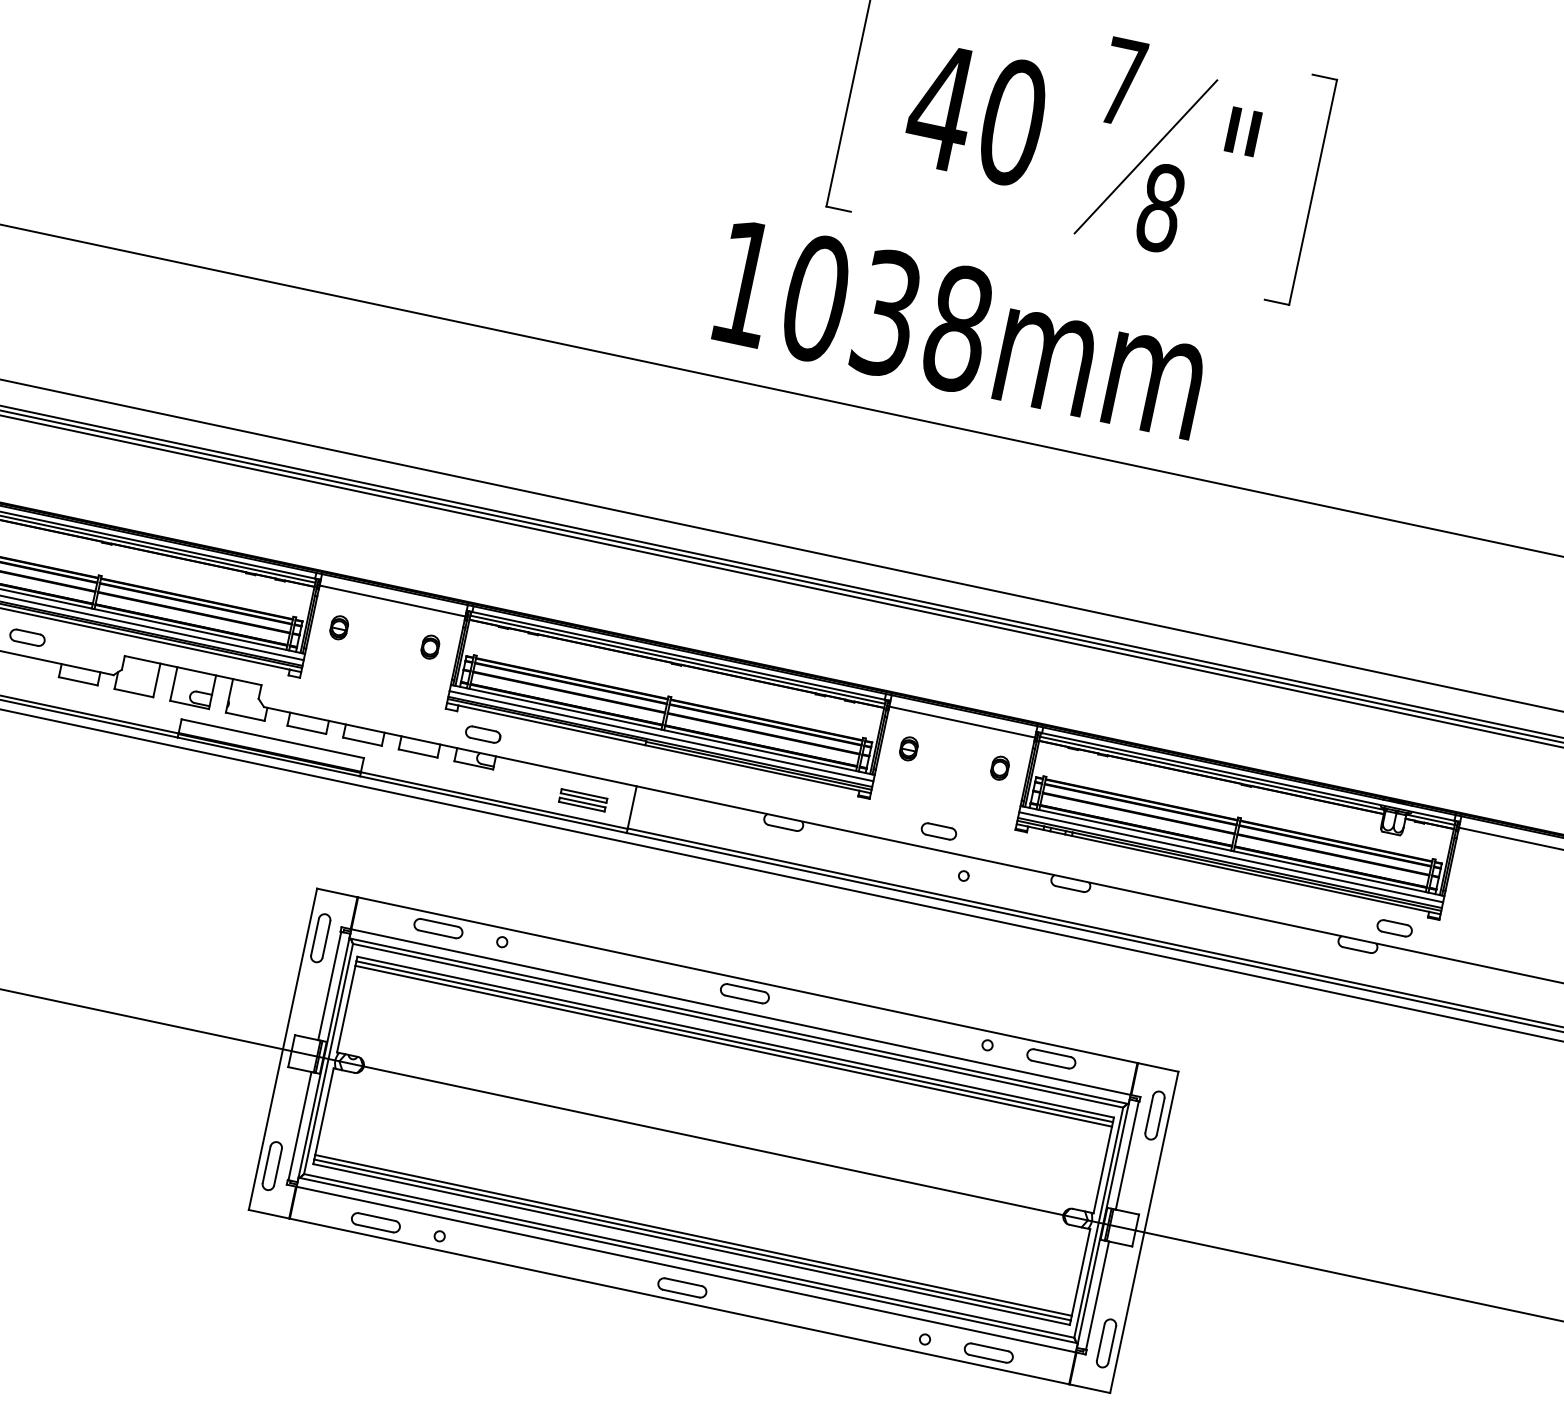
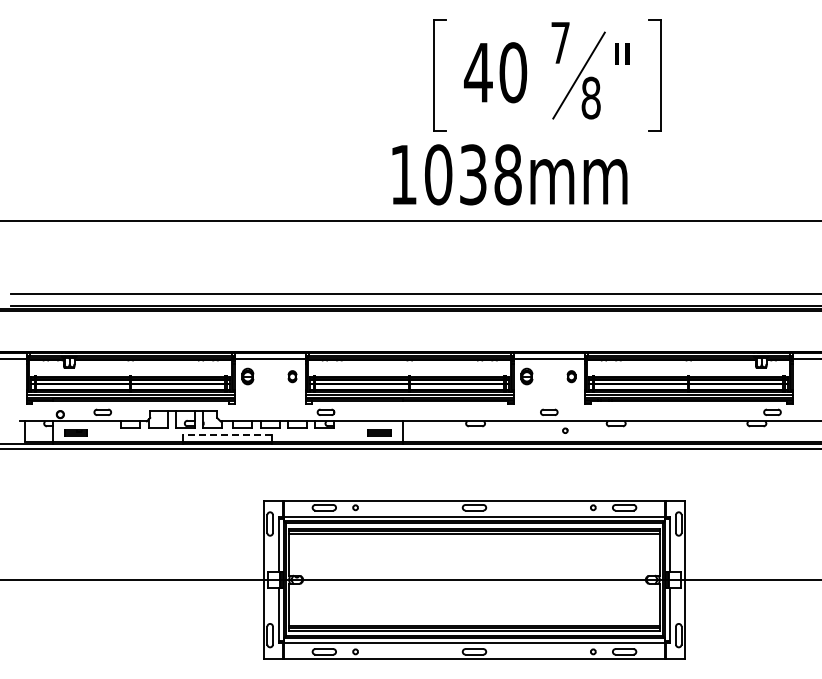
part: (338, 627) -> (247, 376), size x1.4
line: (272, 739) -> (227, 435), solid -> dashed
part: (908, 748) -> (526, 376), size x1.4

